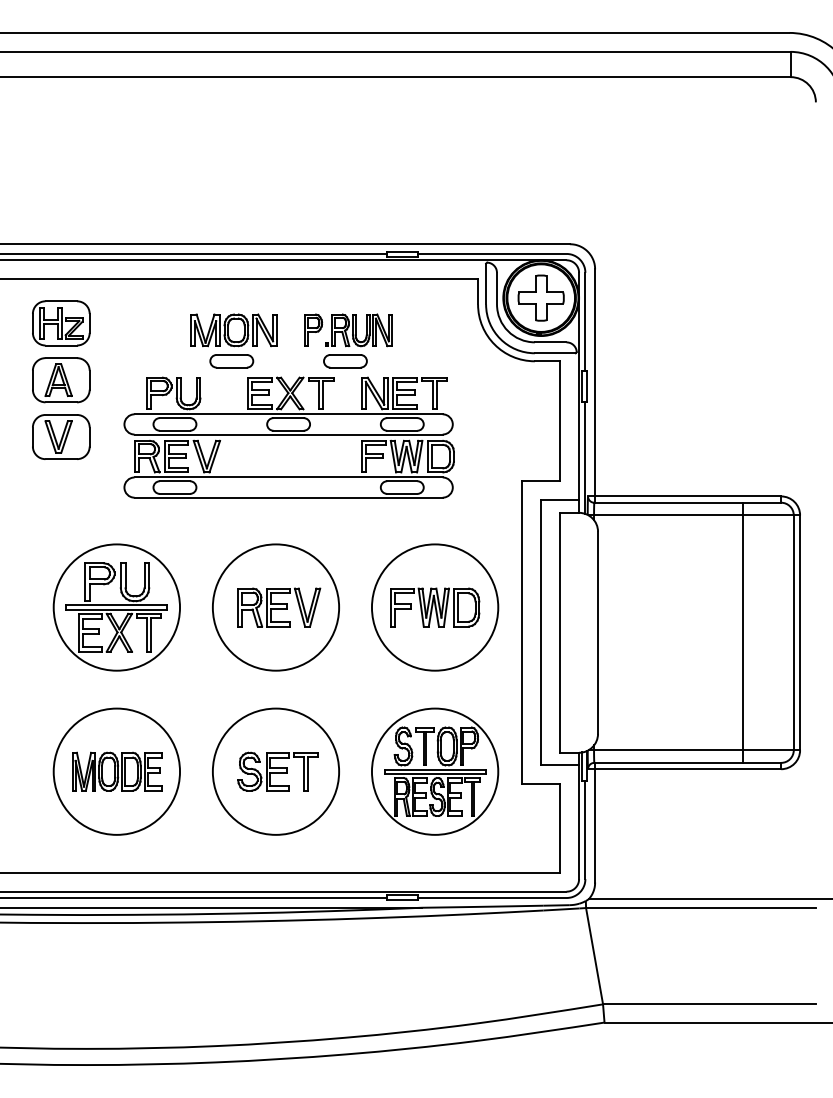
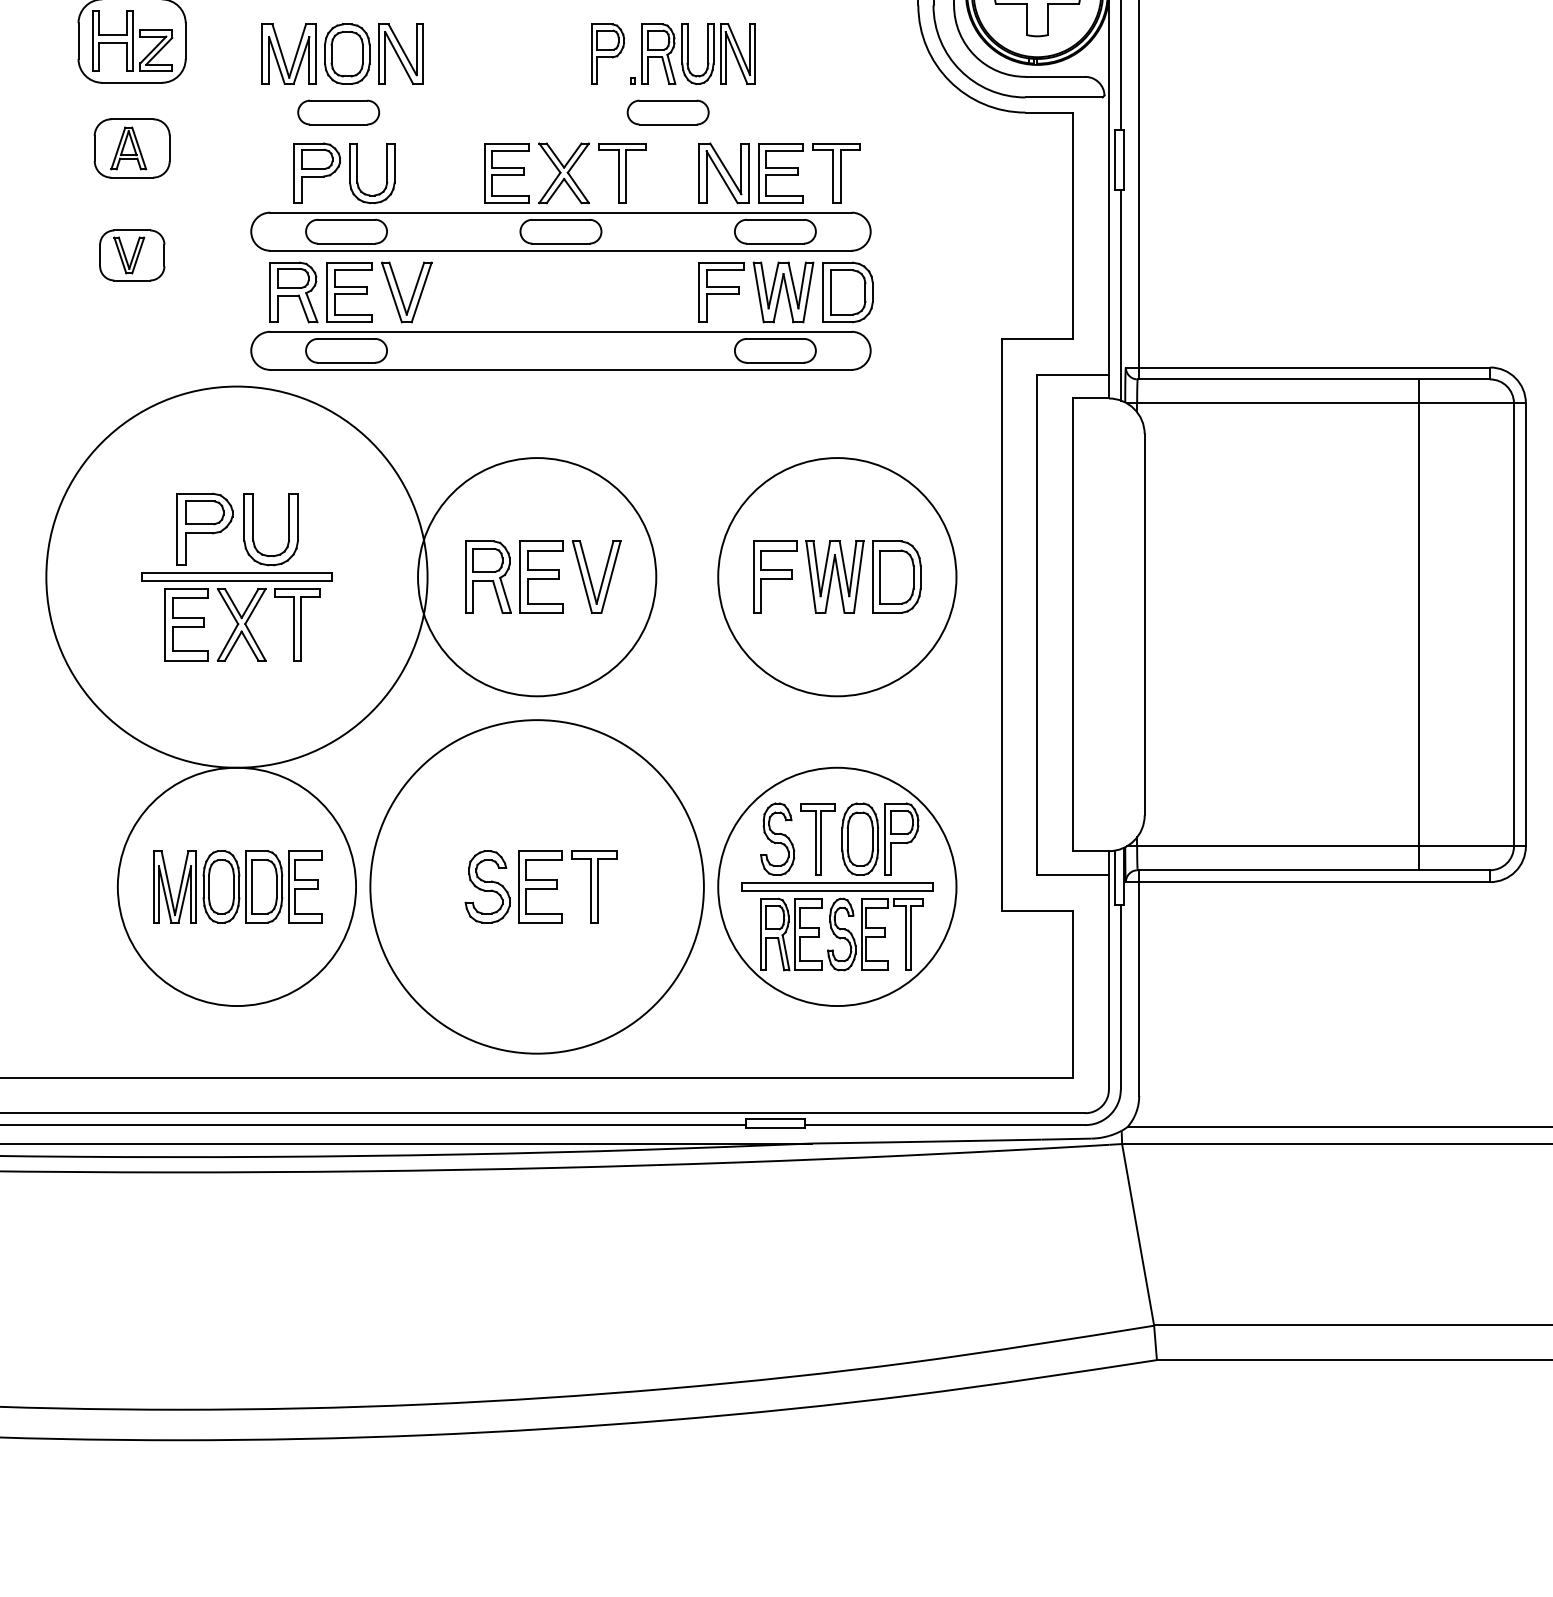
part: (233, 340) -> (341, 73), moved
part: (61, 380) -> (132, 148), size x0.7
part: (61, 436) -> (132, 254), size x0.6
circle: (116, 607) -> (236, 577), size x1.6
circle: (275, 771) -> (536, 886), size x1.4

